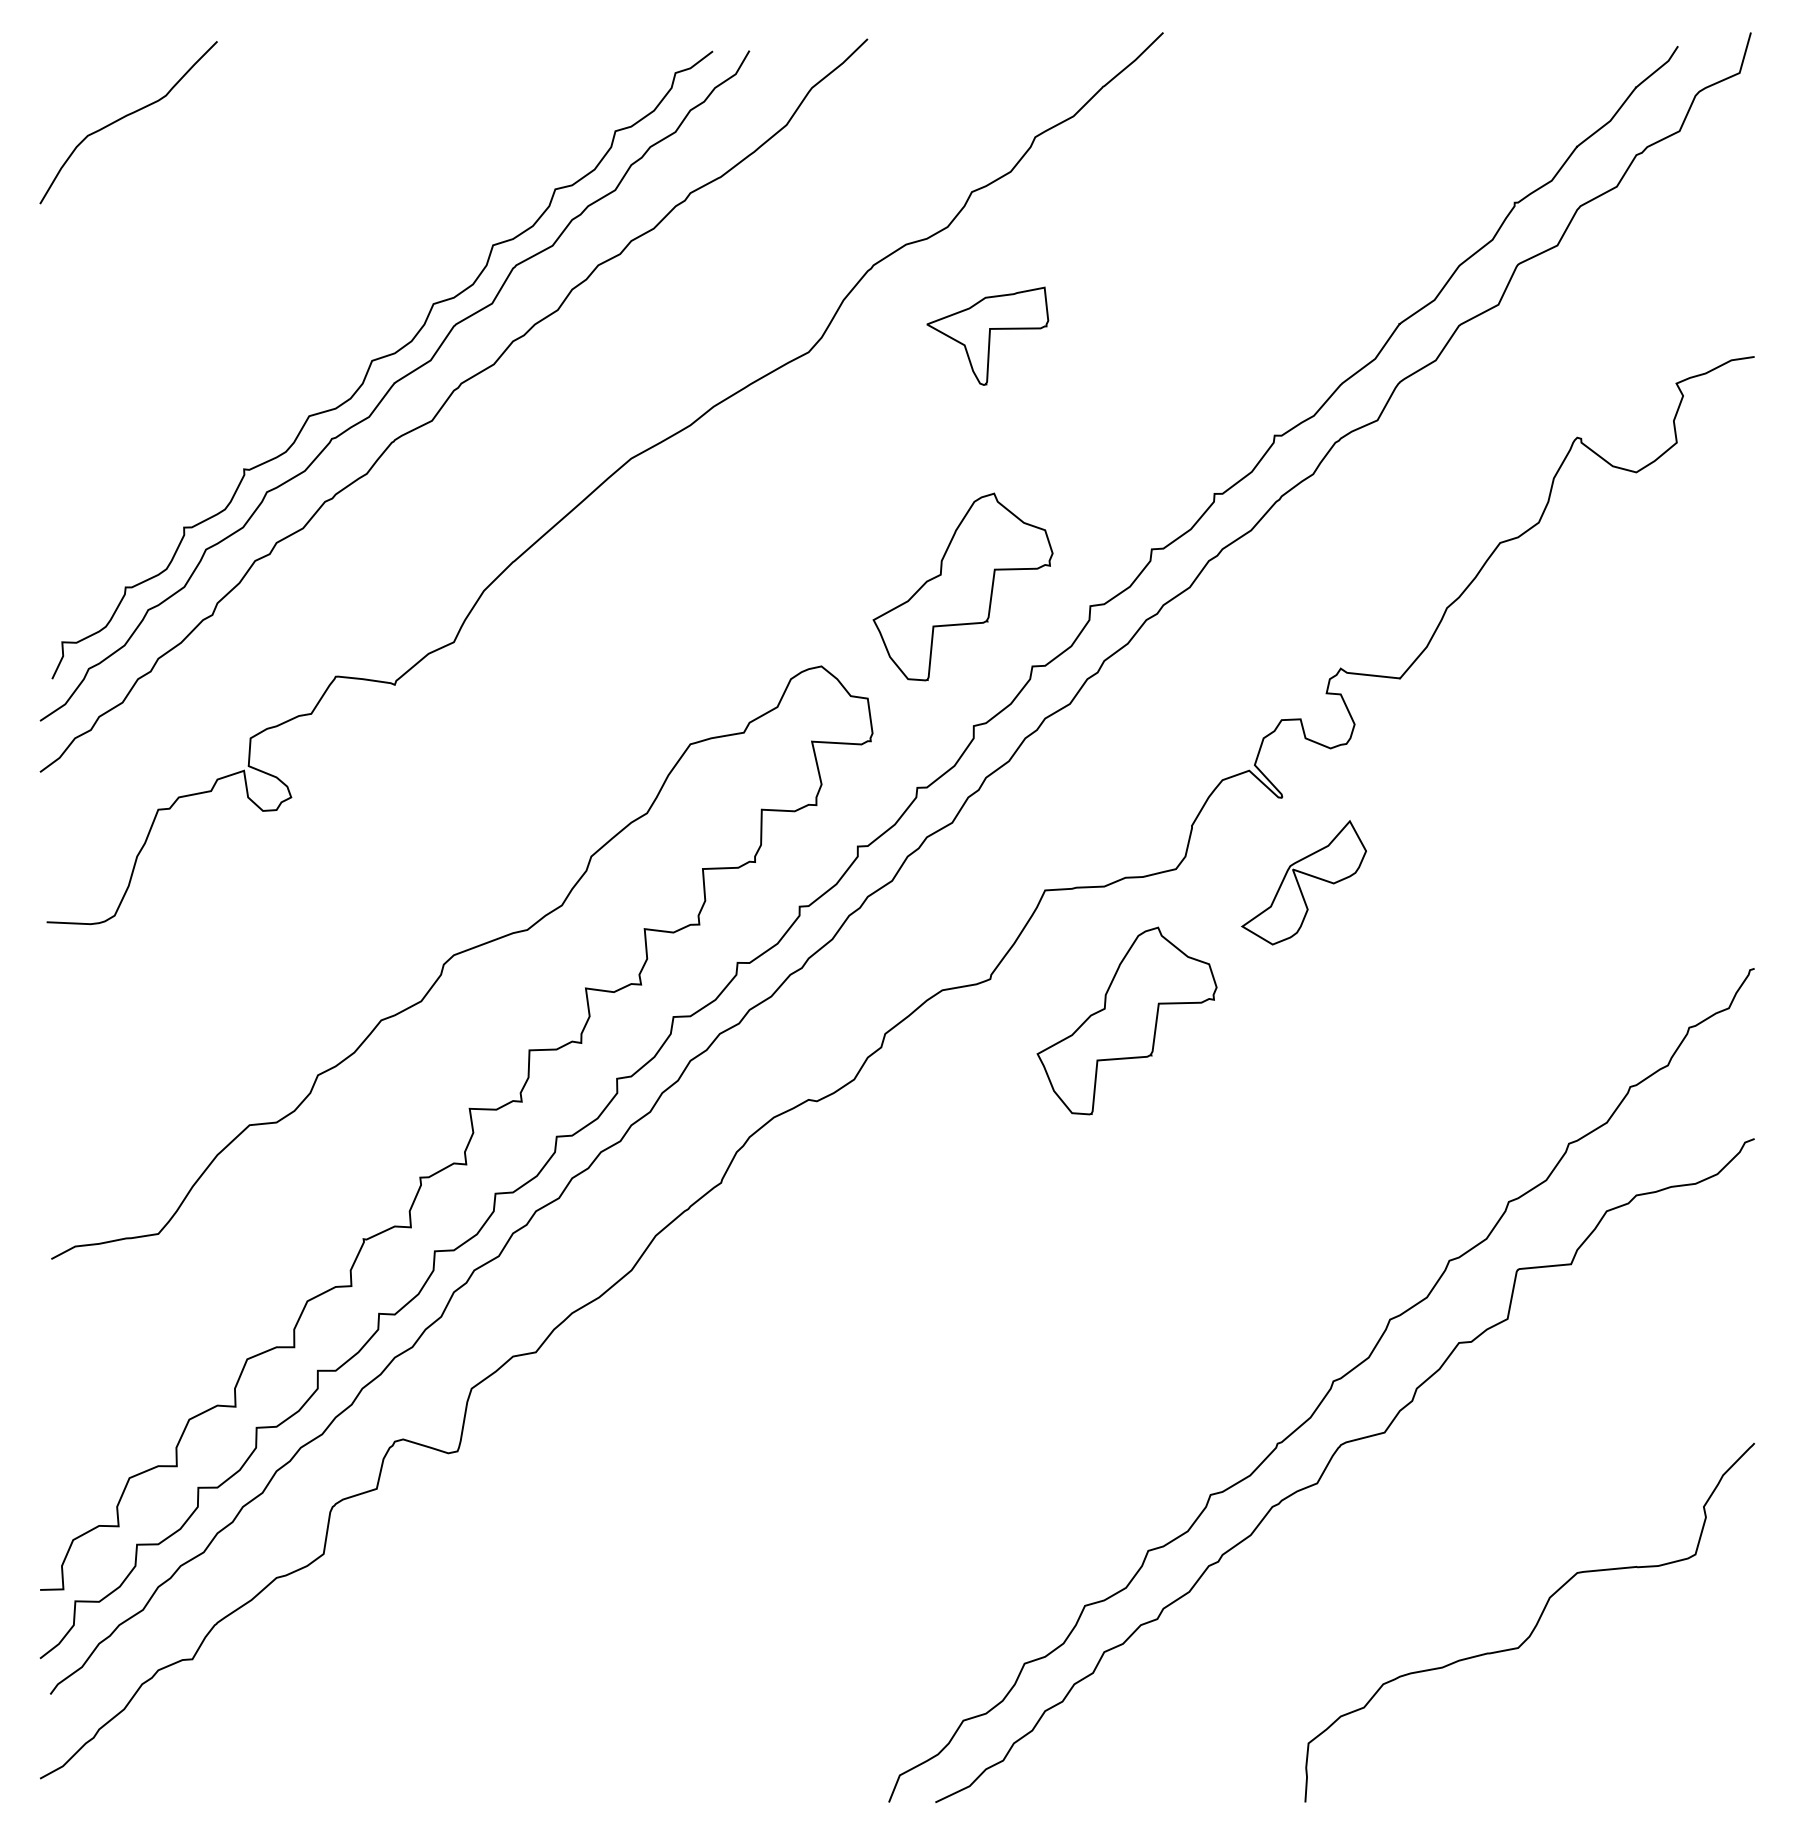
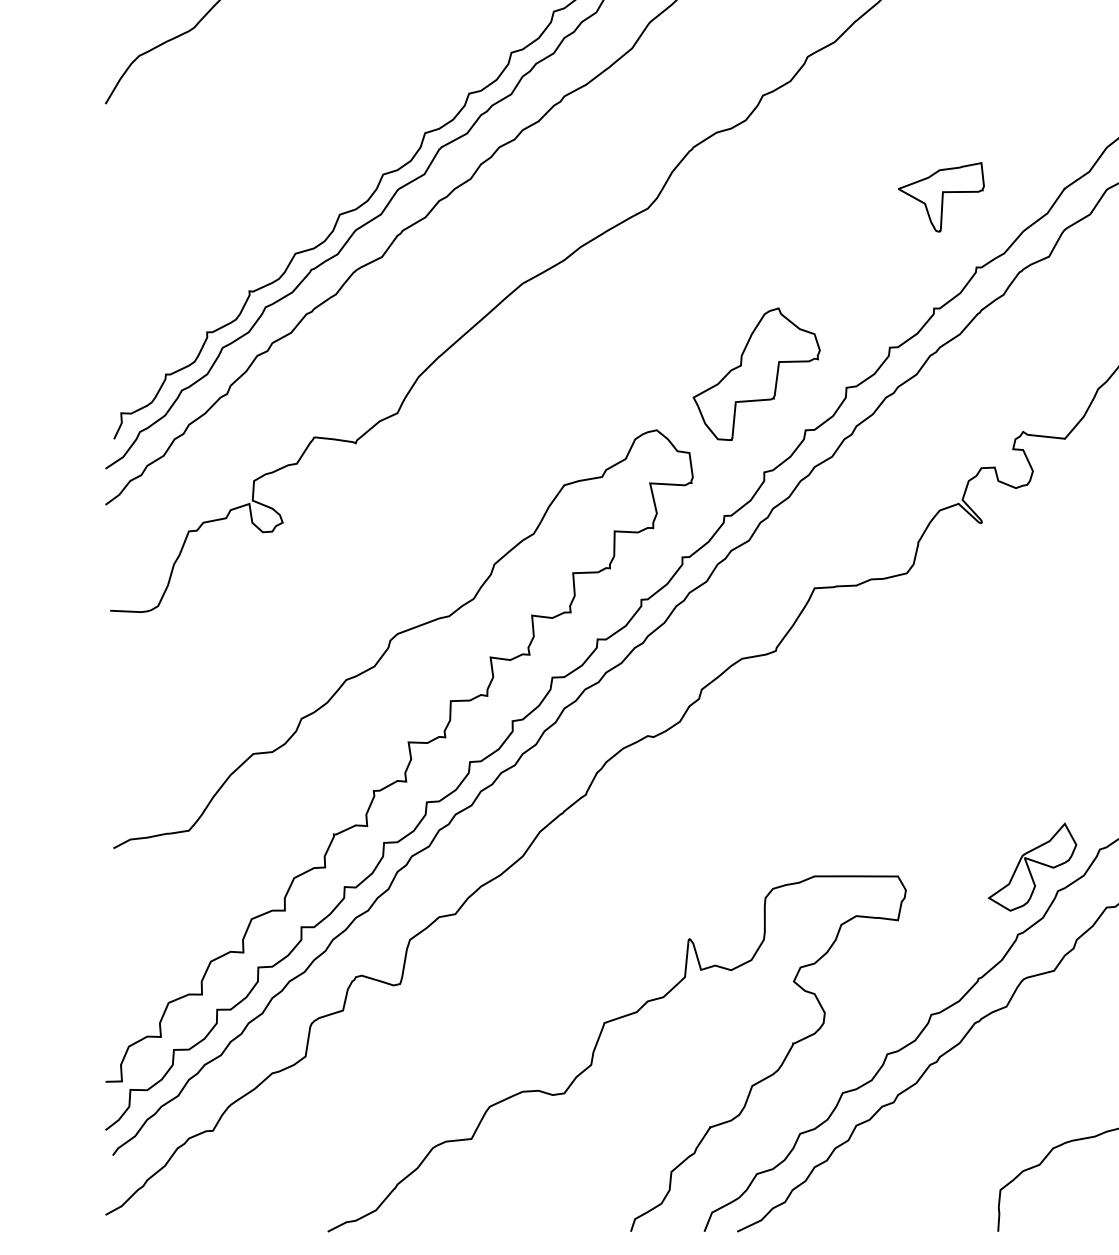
part: (987, 335) -> (941, 196), moved
part: (1303, 882) -> (1032, 867), moved
part: (1126, 1020) -> (872, 680), removed
curve: (735, 1541) -> (596, 1047), added

